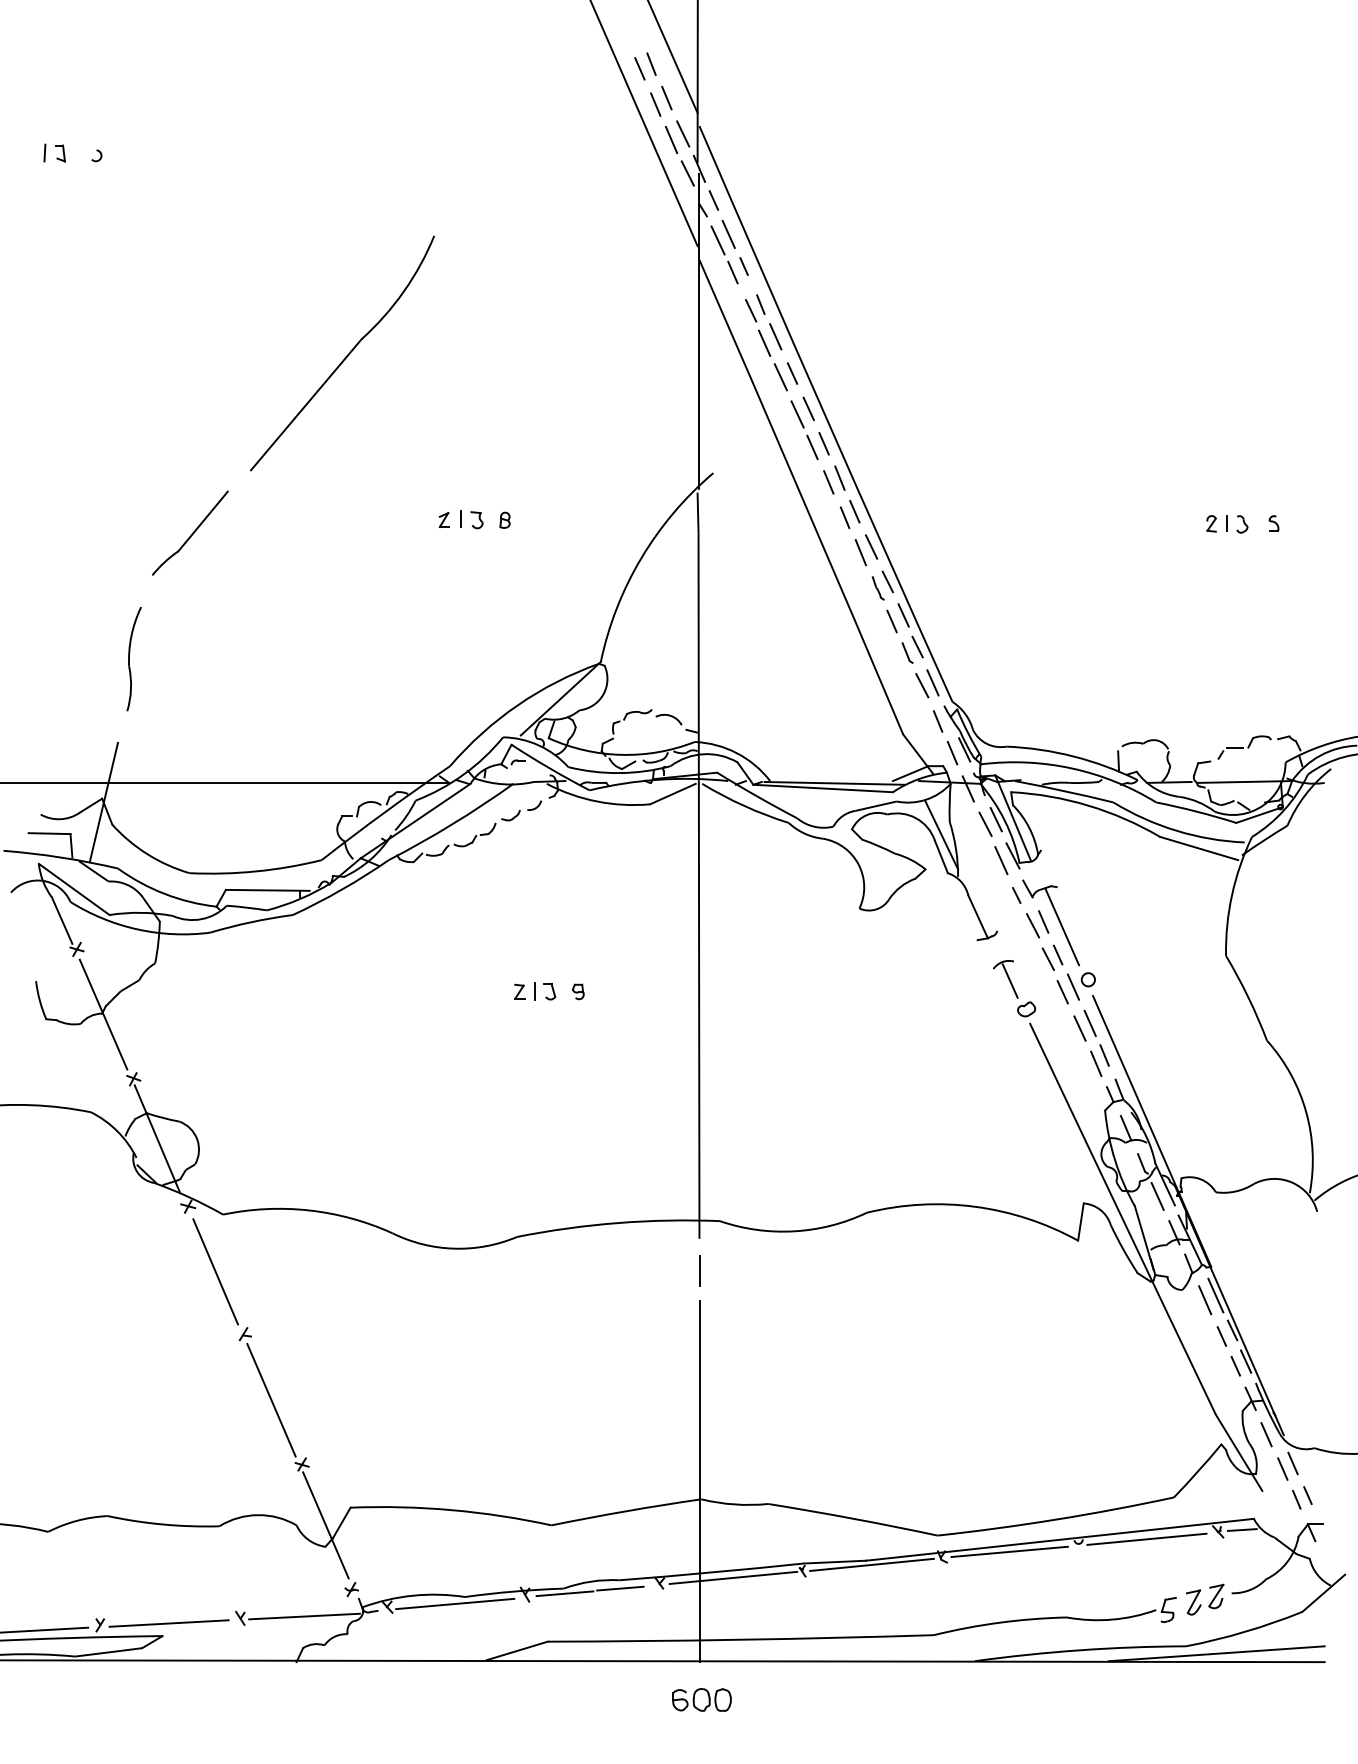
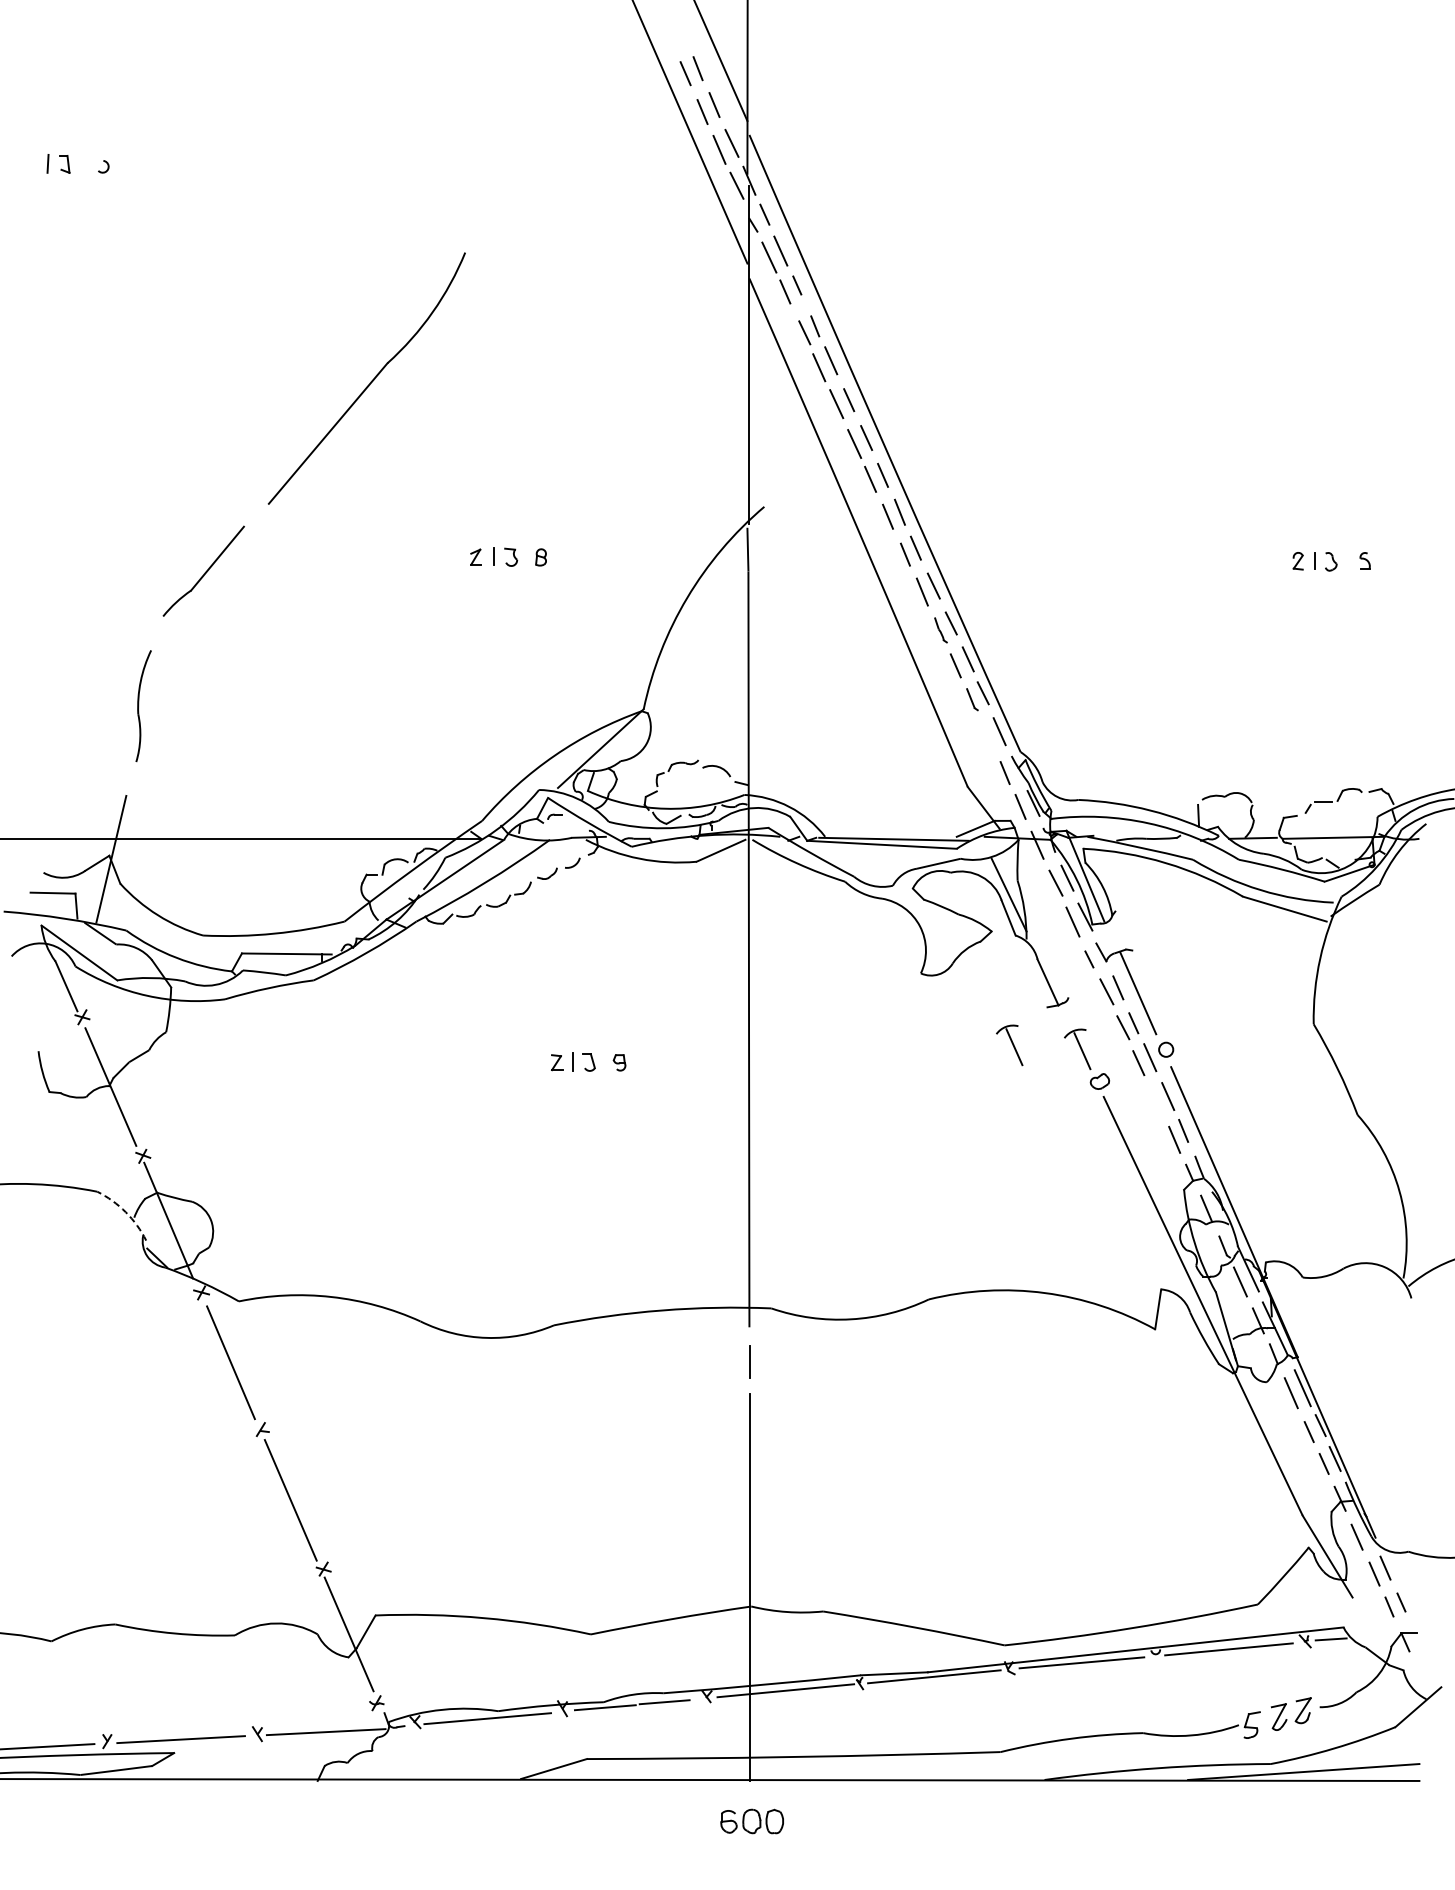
line: (921, 685) -> (987, 734), removed
part: (942, 975) -> (1009, 1045), added
line: (1080, 1028) -> (1157, 1102), removed
arc: (117, 1131) -> (125, 1212), solid -> dashed

